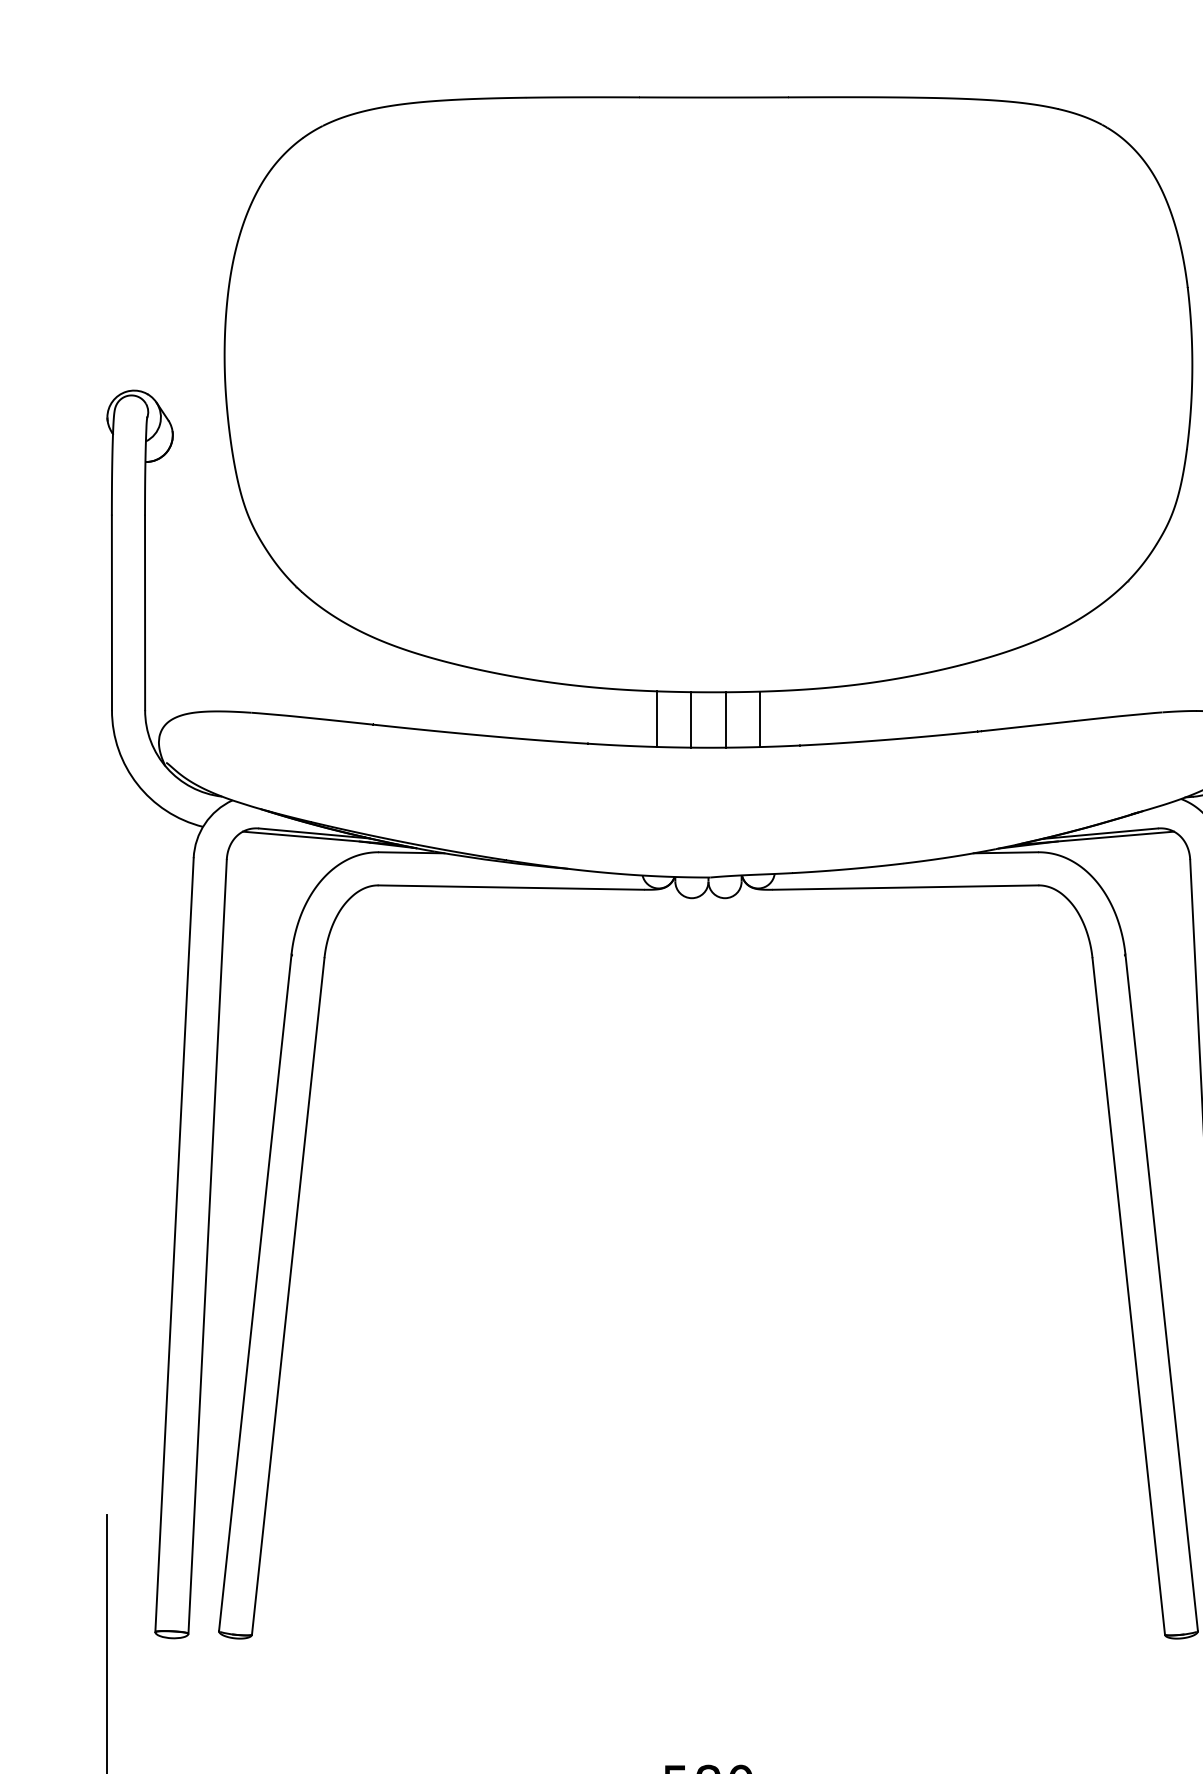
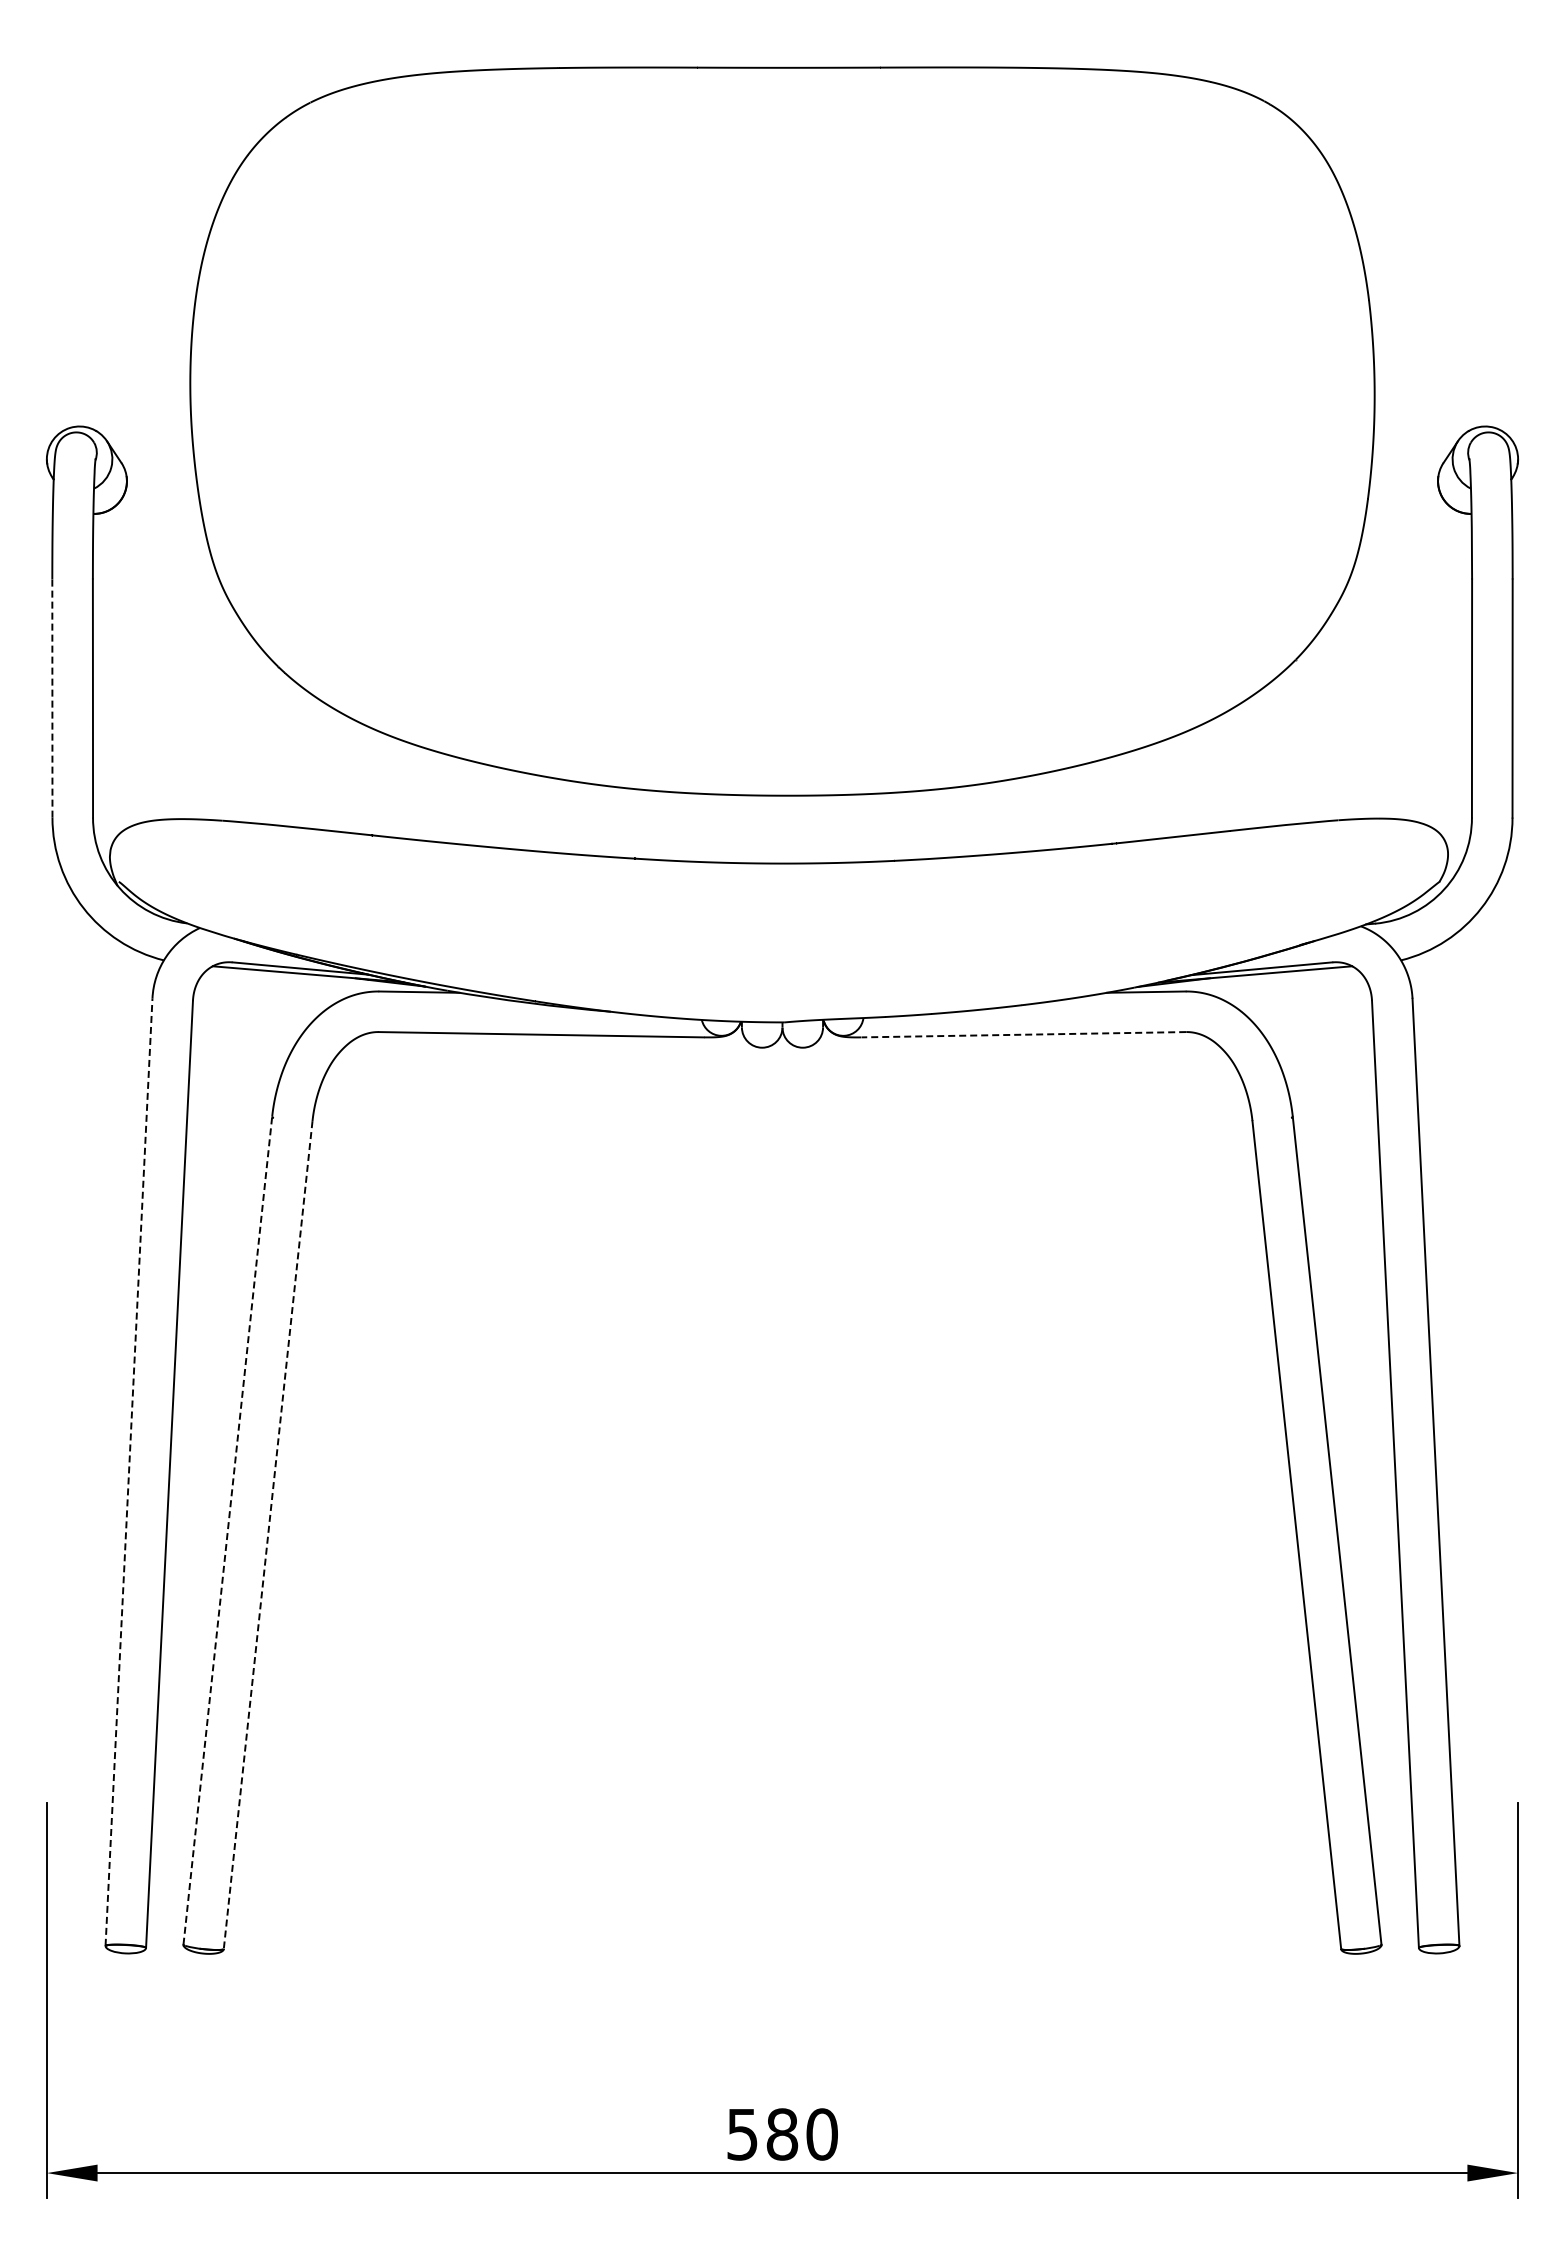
line: (112, 612) -> (52, 698), solid -> dashed
line: (657, 719) -> (719, 828), removed
line: (690, 719) -> (760, 829), removed
line: (726, 719) -> (804, 829), removed
line: (759, 719) -> (845, 828), removed
line: (905, 887) -> (1023, 1034), solid -> dashed
line: (174, 1244) -> (129, 1471), solid -> dashed
line: (255, 1292) -> (227, 1530), solid -> dashed
line: (288, 1296) -> (268, 1535), solid -> dashed

